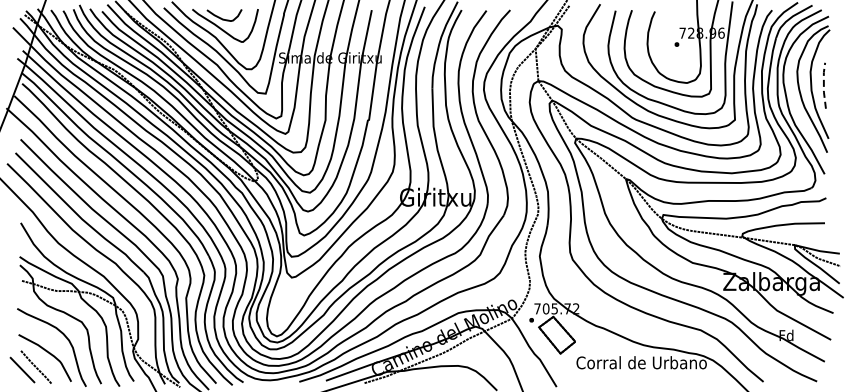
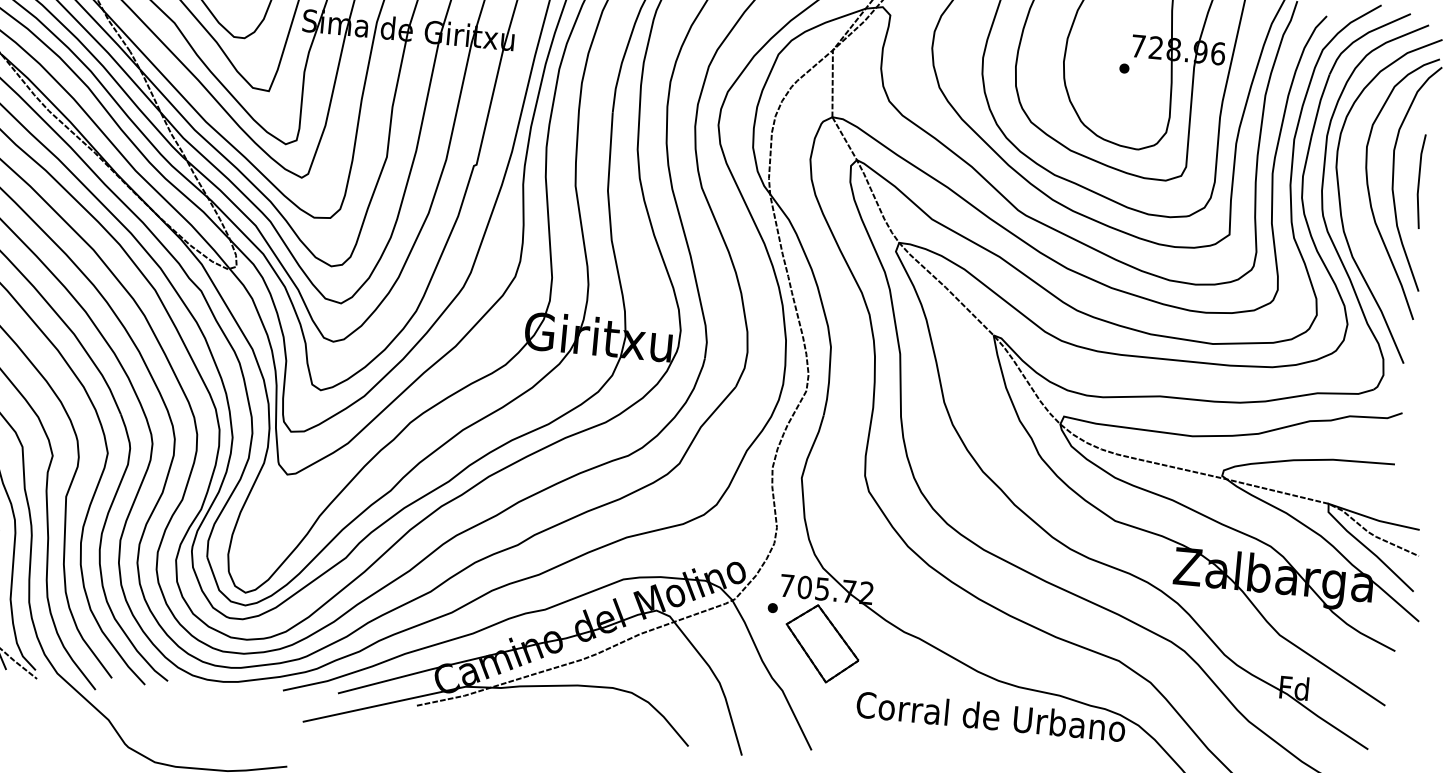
line: (823, 85) -> (1418, 180), dashed -> solid

